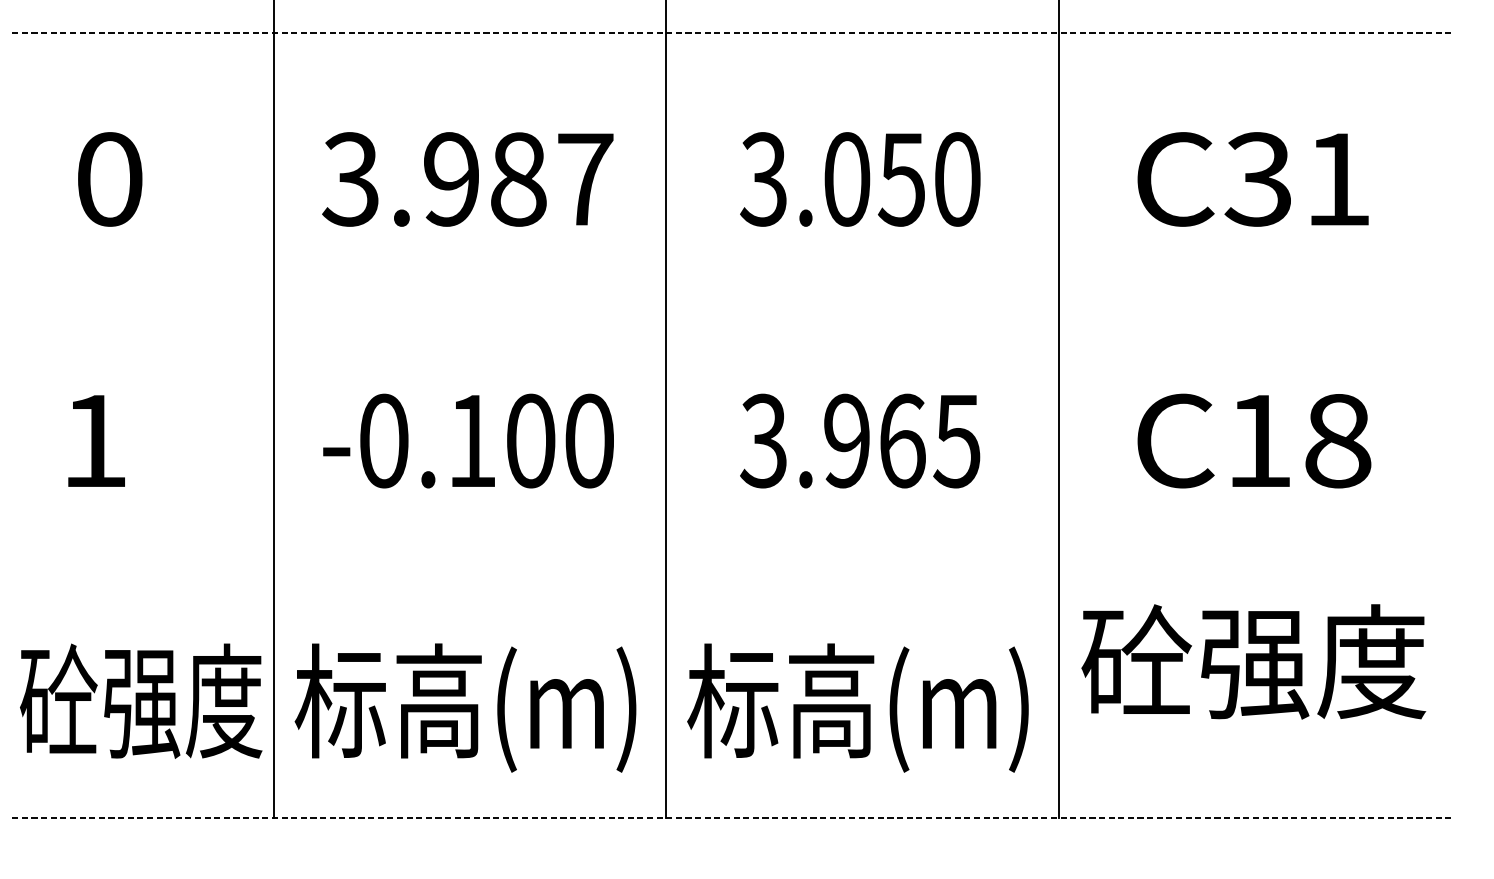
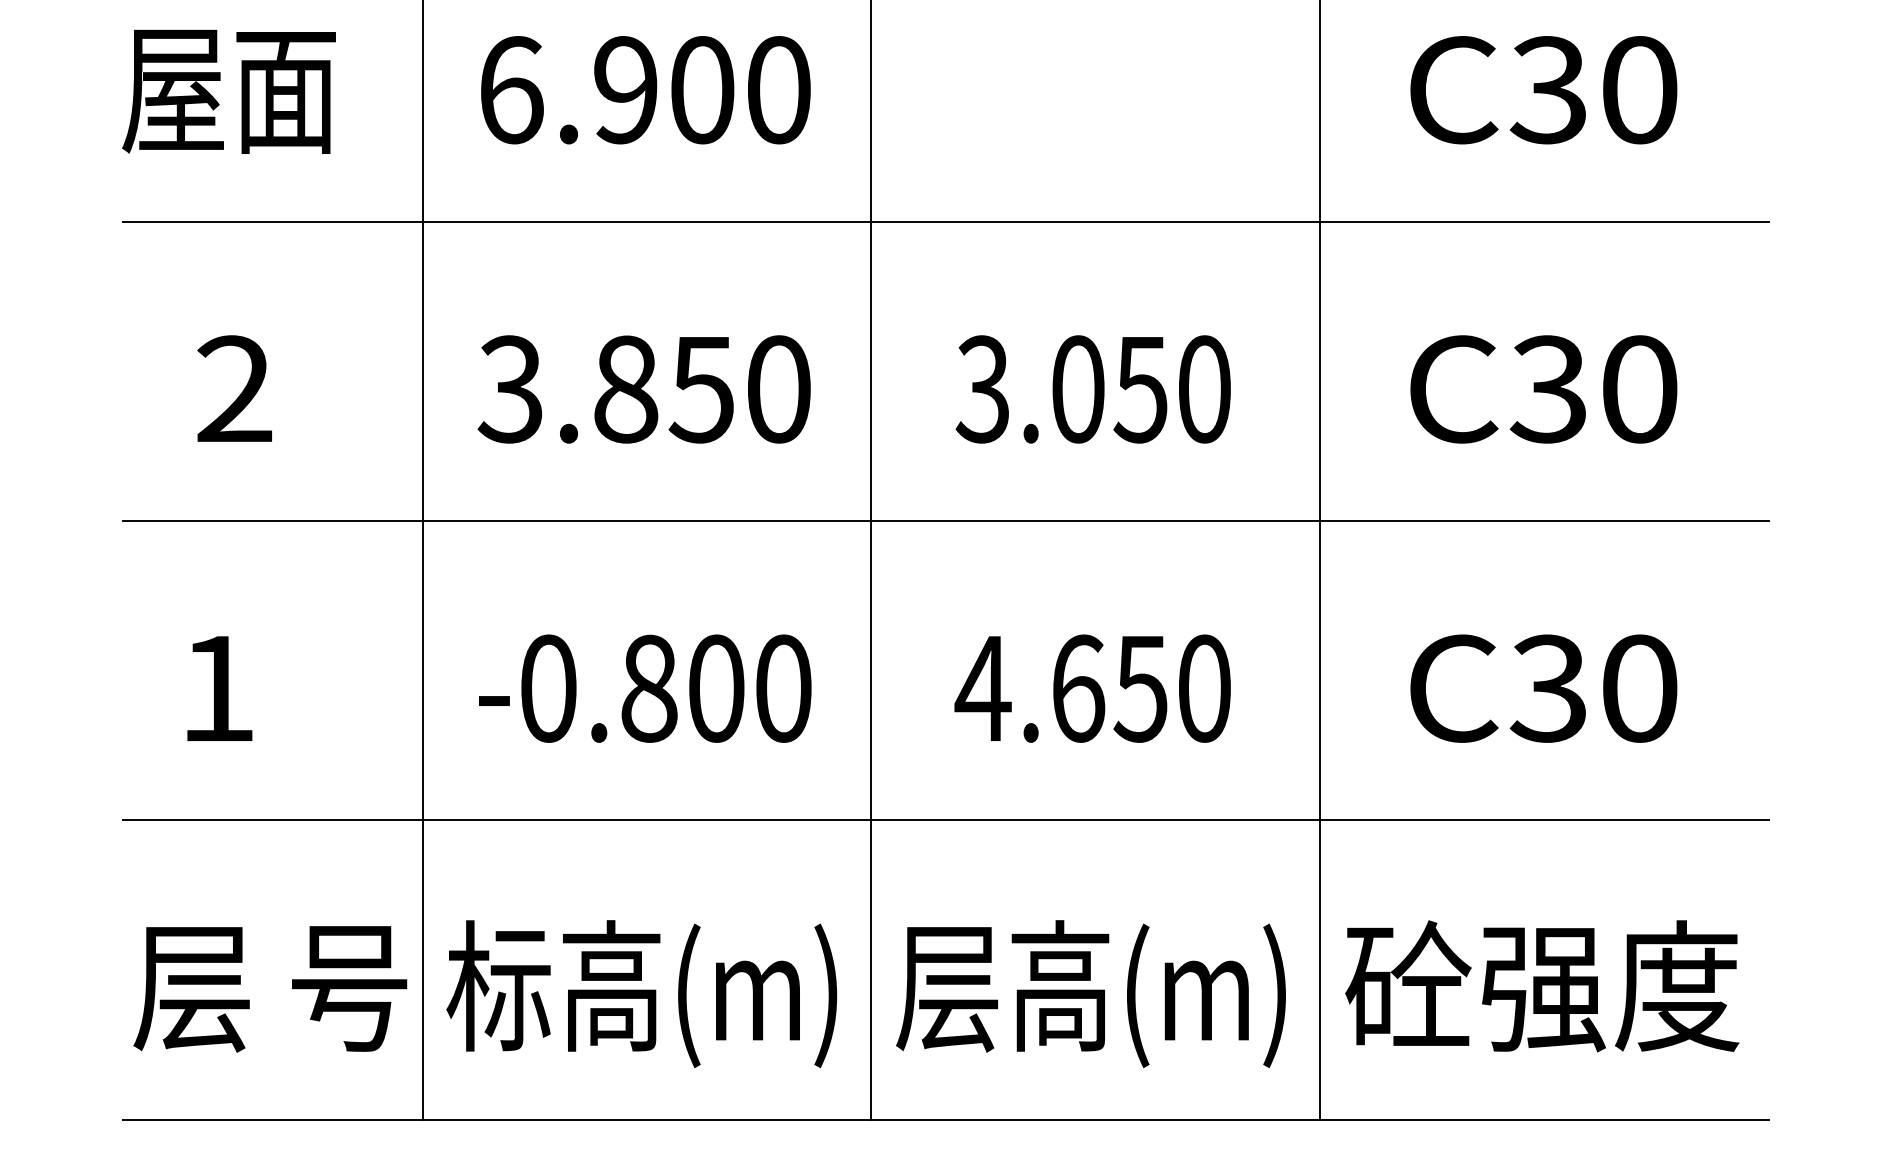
line: (731, 32) -> (946, 221), dashed -> solid
text: (109, 179) -> (234, 389), 0 -> 2
text: (518, 179) -> (702, 389), 3.987 -> 3.850
text: (1338, 179) -> (1640, 389), C31 -> C30
line: (731, 294) -> (946, 521), added
text: (472, 440) -> (649, 688), -0.100 -> -0.800
text: (859, 440) -> (1092, 688), 3.965 -> 4.650
text: (1297, 440) -> (1593, 688), C18 -> C30
line: (731, 556) -> (946, 820), added
text: (1253, 662) -> (1542, 986), moved
text: (140, 701) -> (270, 986), 砼强度 -> 层 号
text: (732, 701) -> (947, 986), 标高(m) -> 层高(m)
line: (731, 817) -> (946, 1119), dashed -> solid

